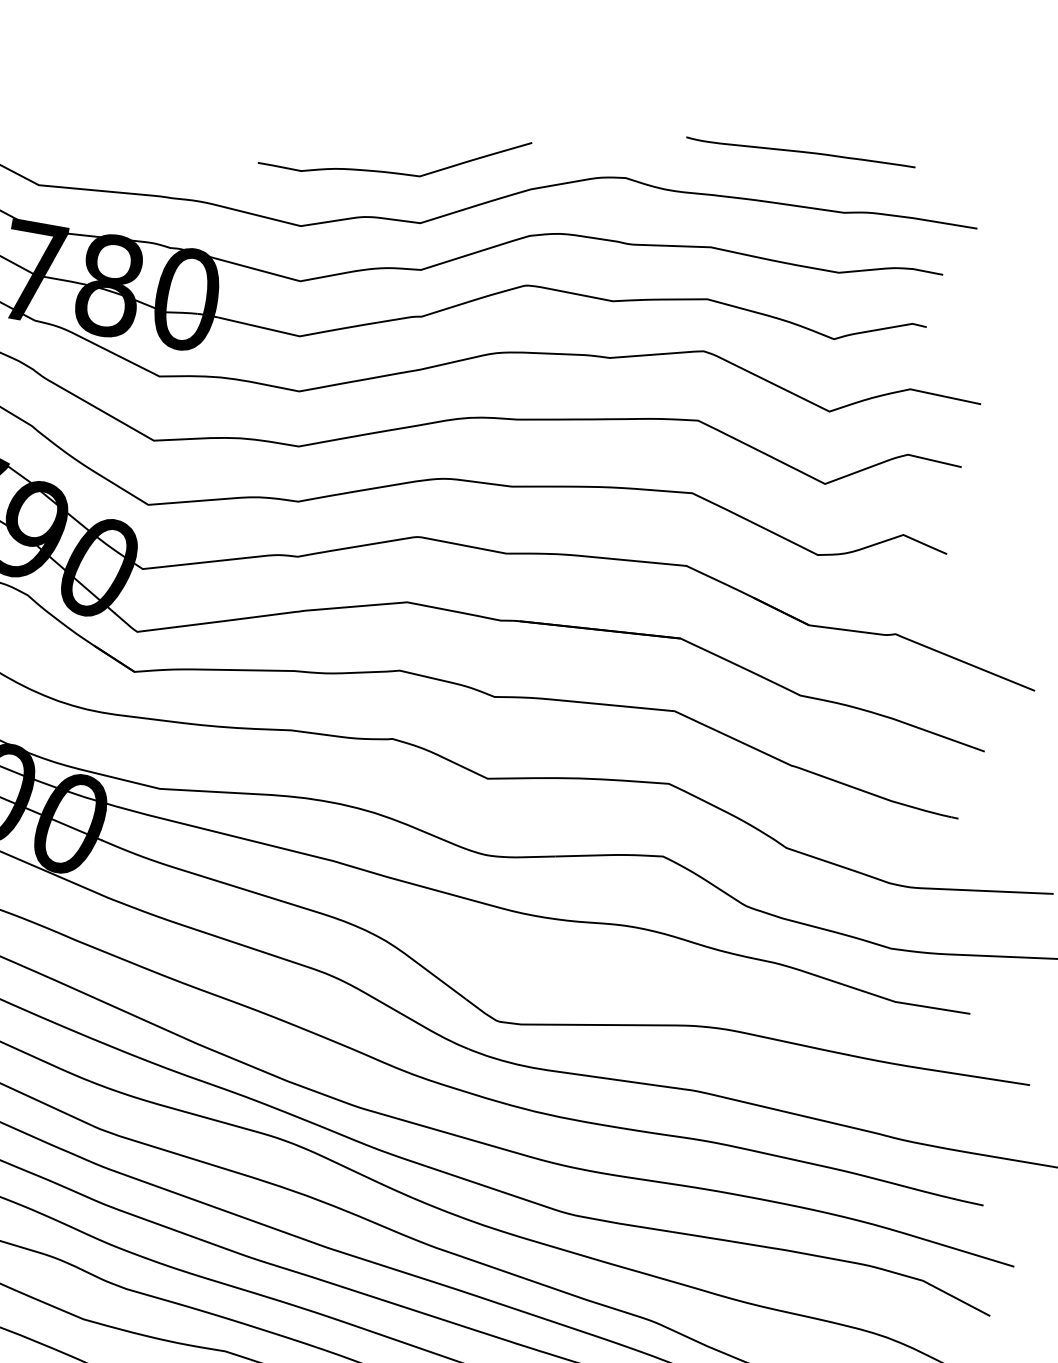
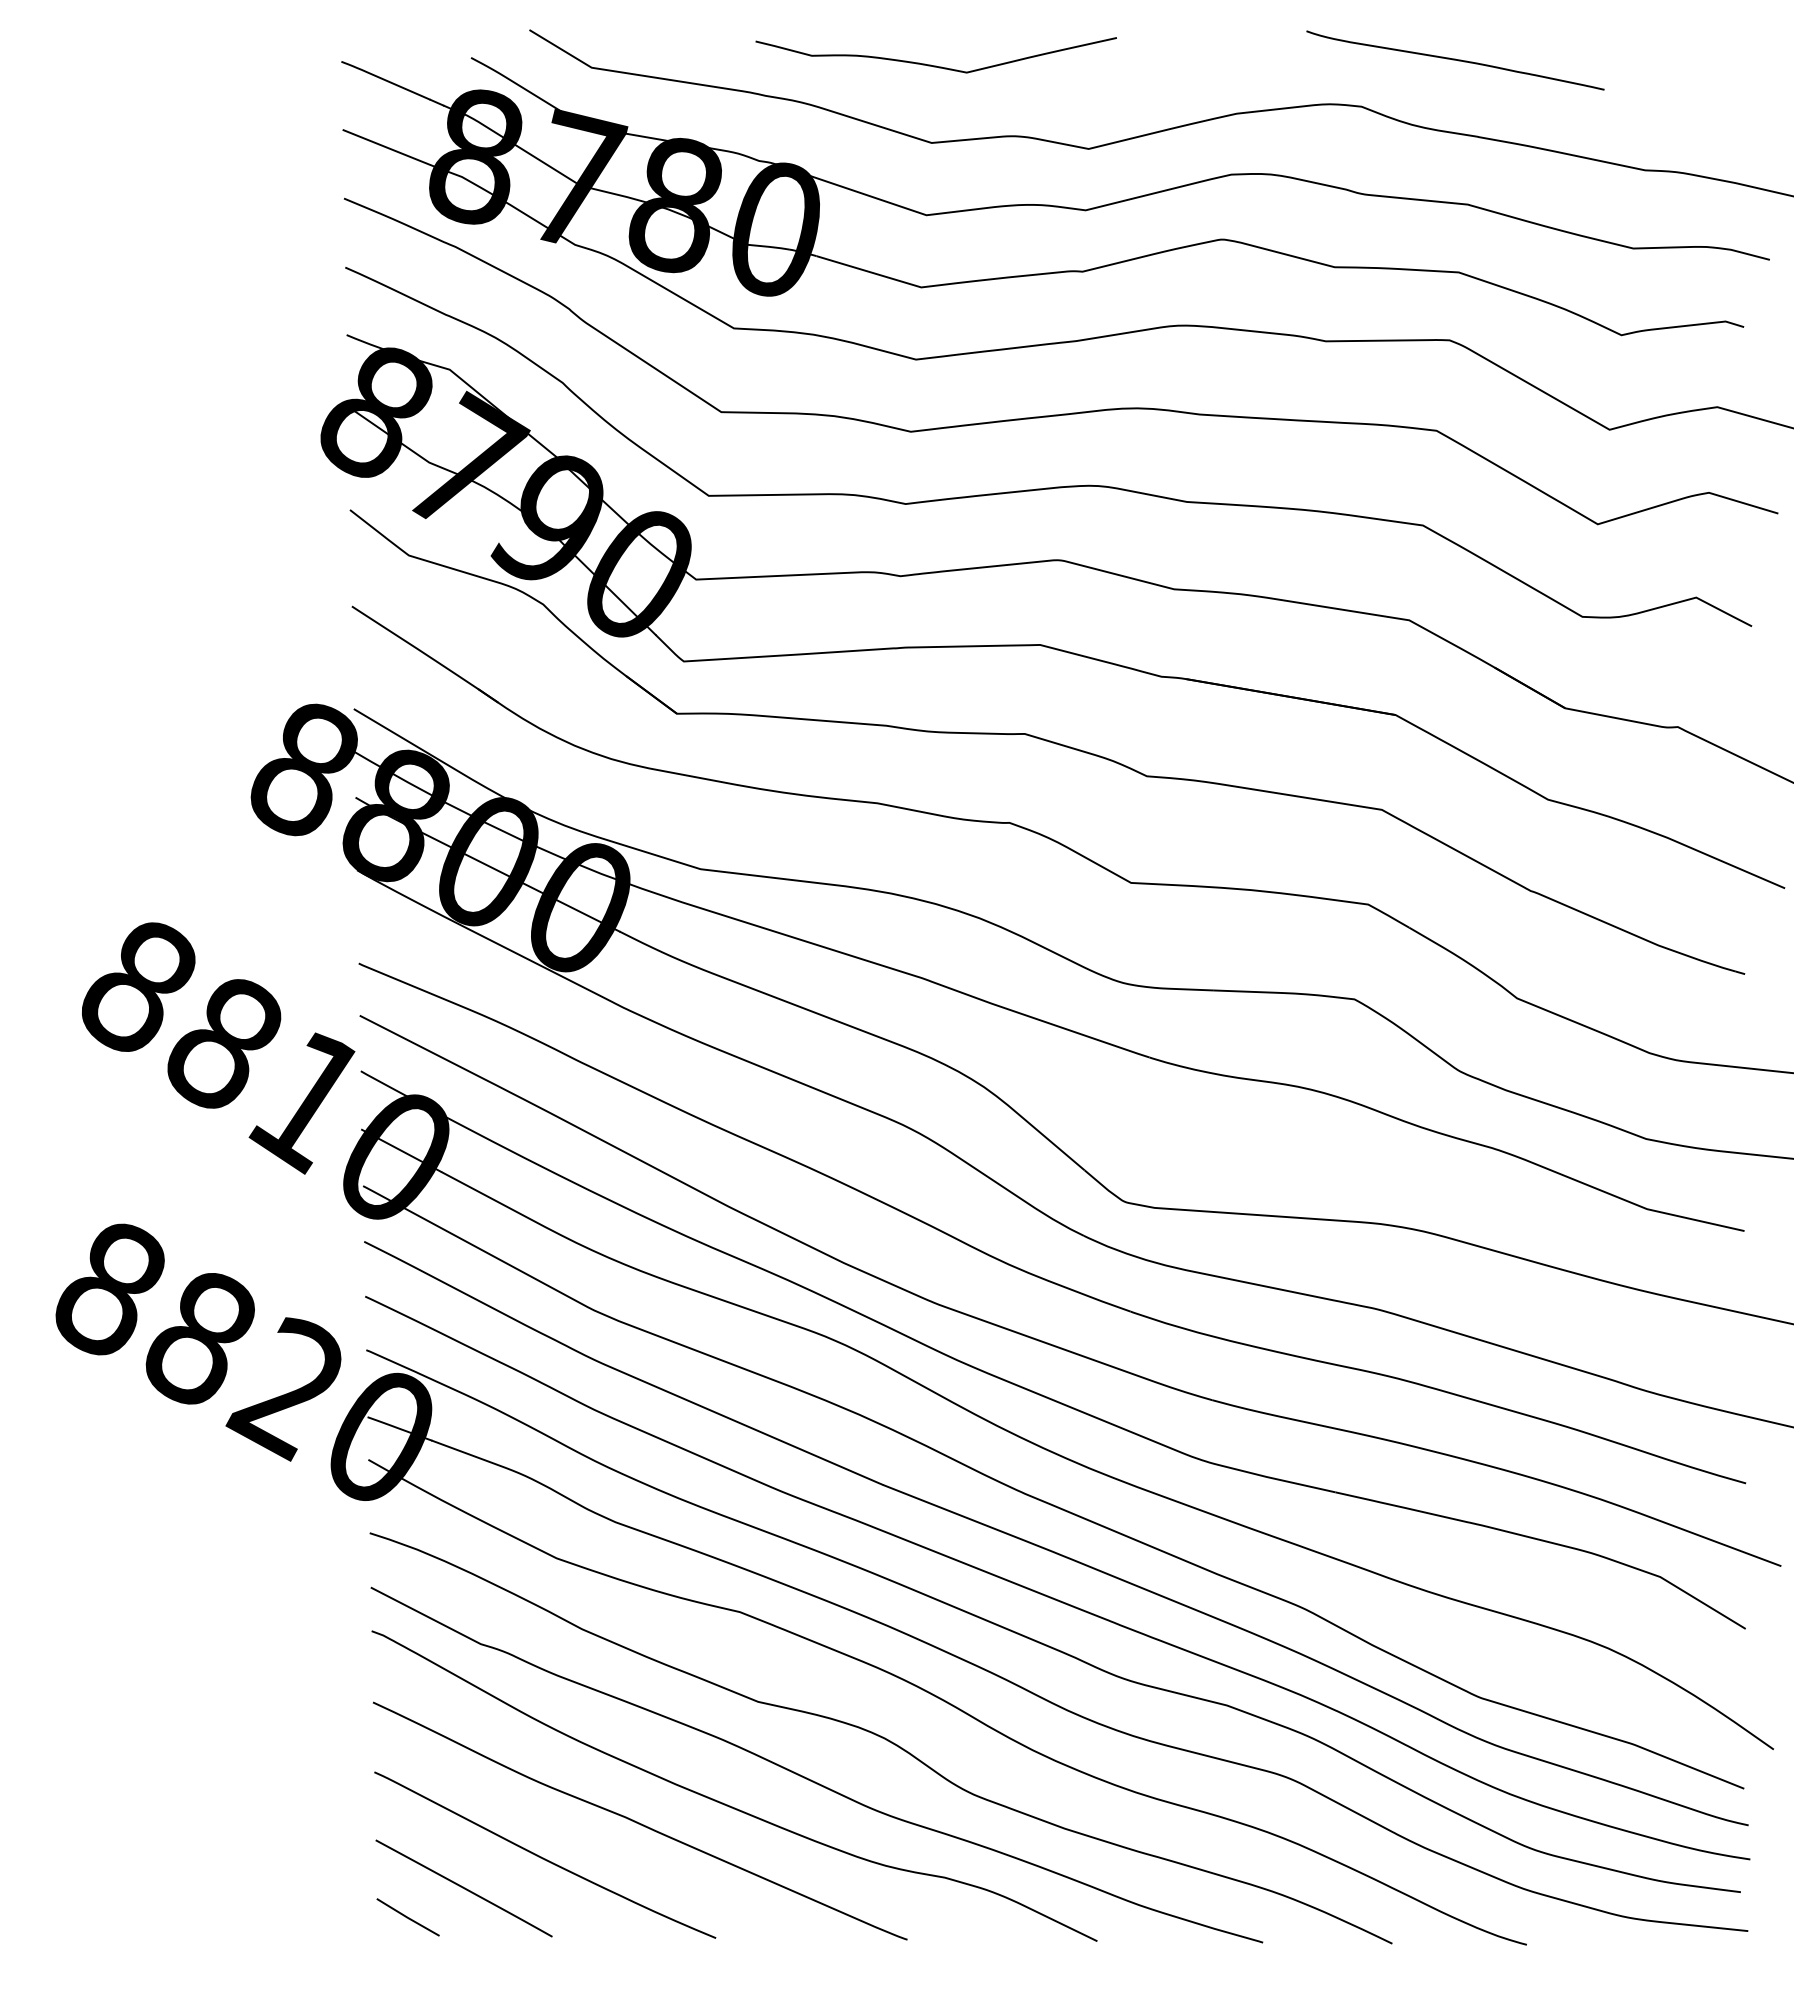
curve: (800, 152) -> (1455, 60), moved
curve: (392, 171) -> (931, 64), moved

